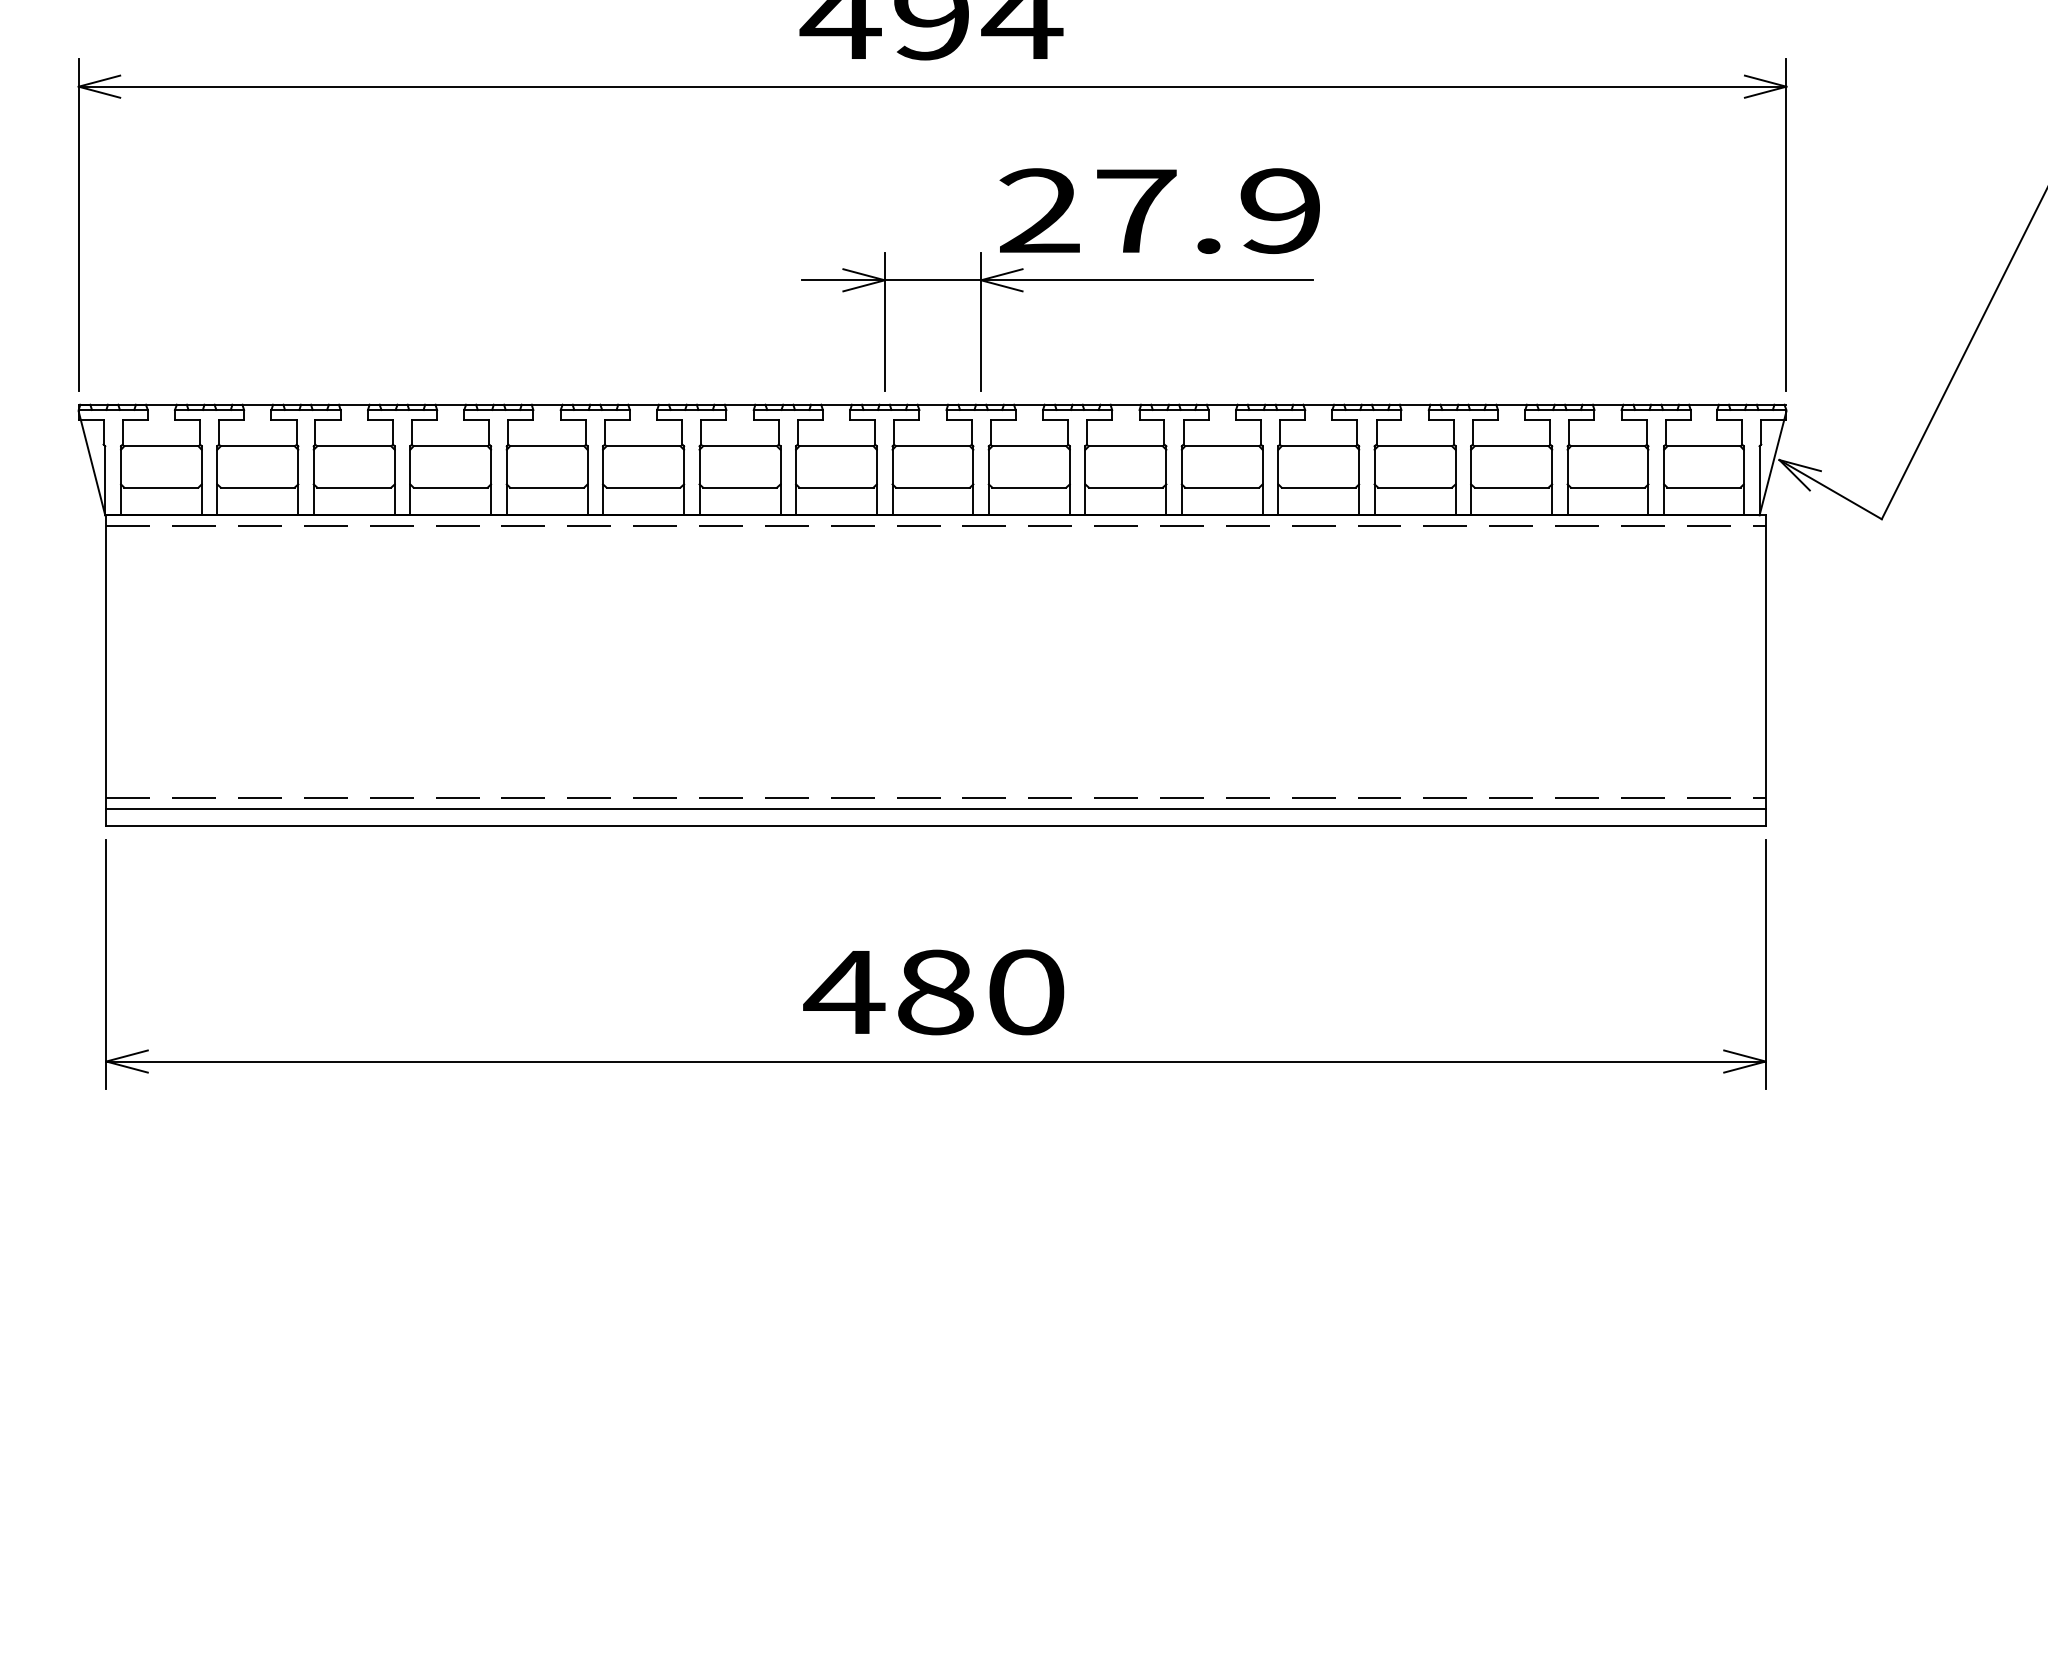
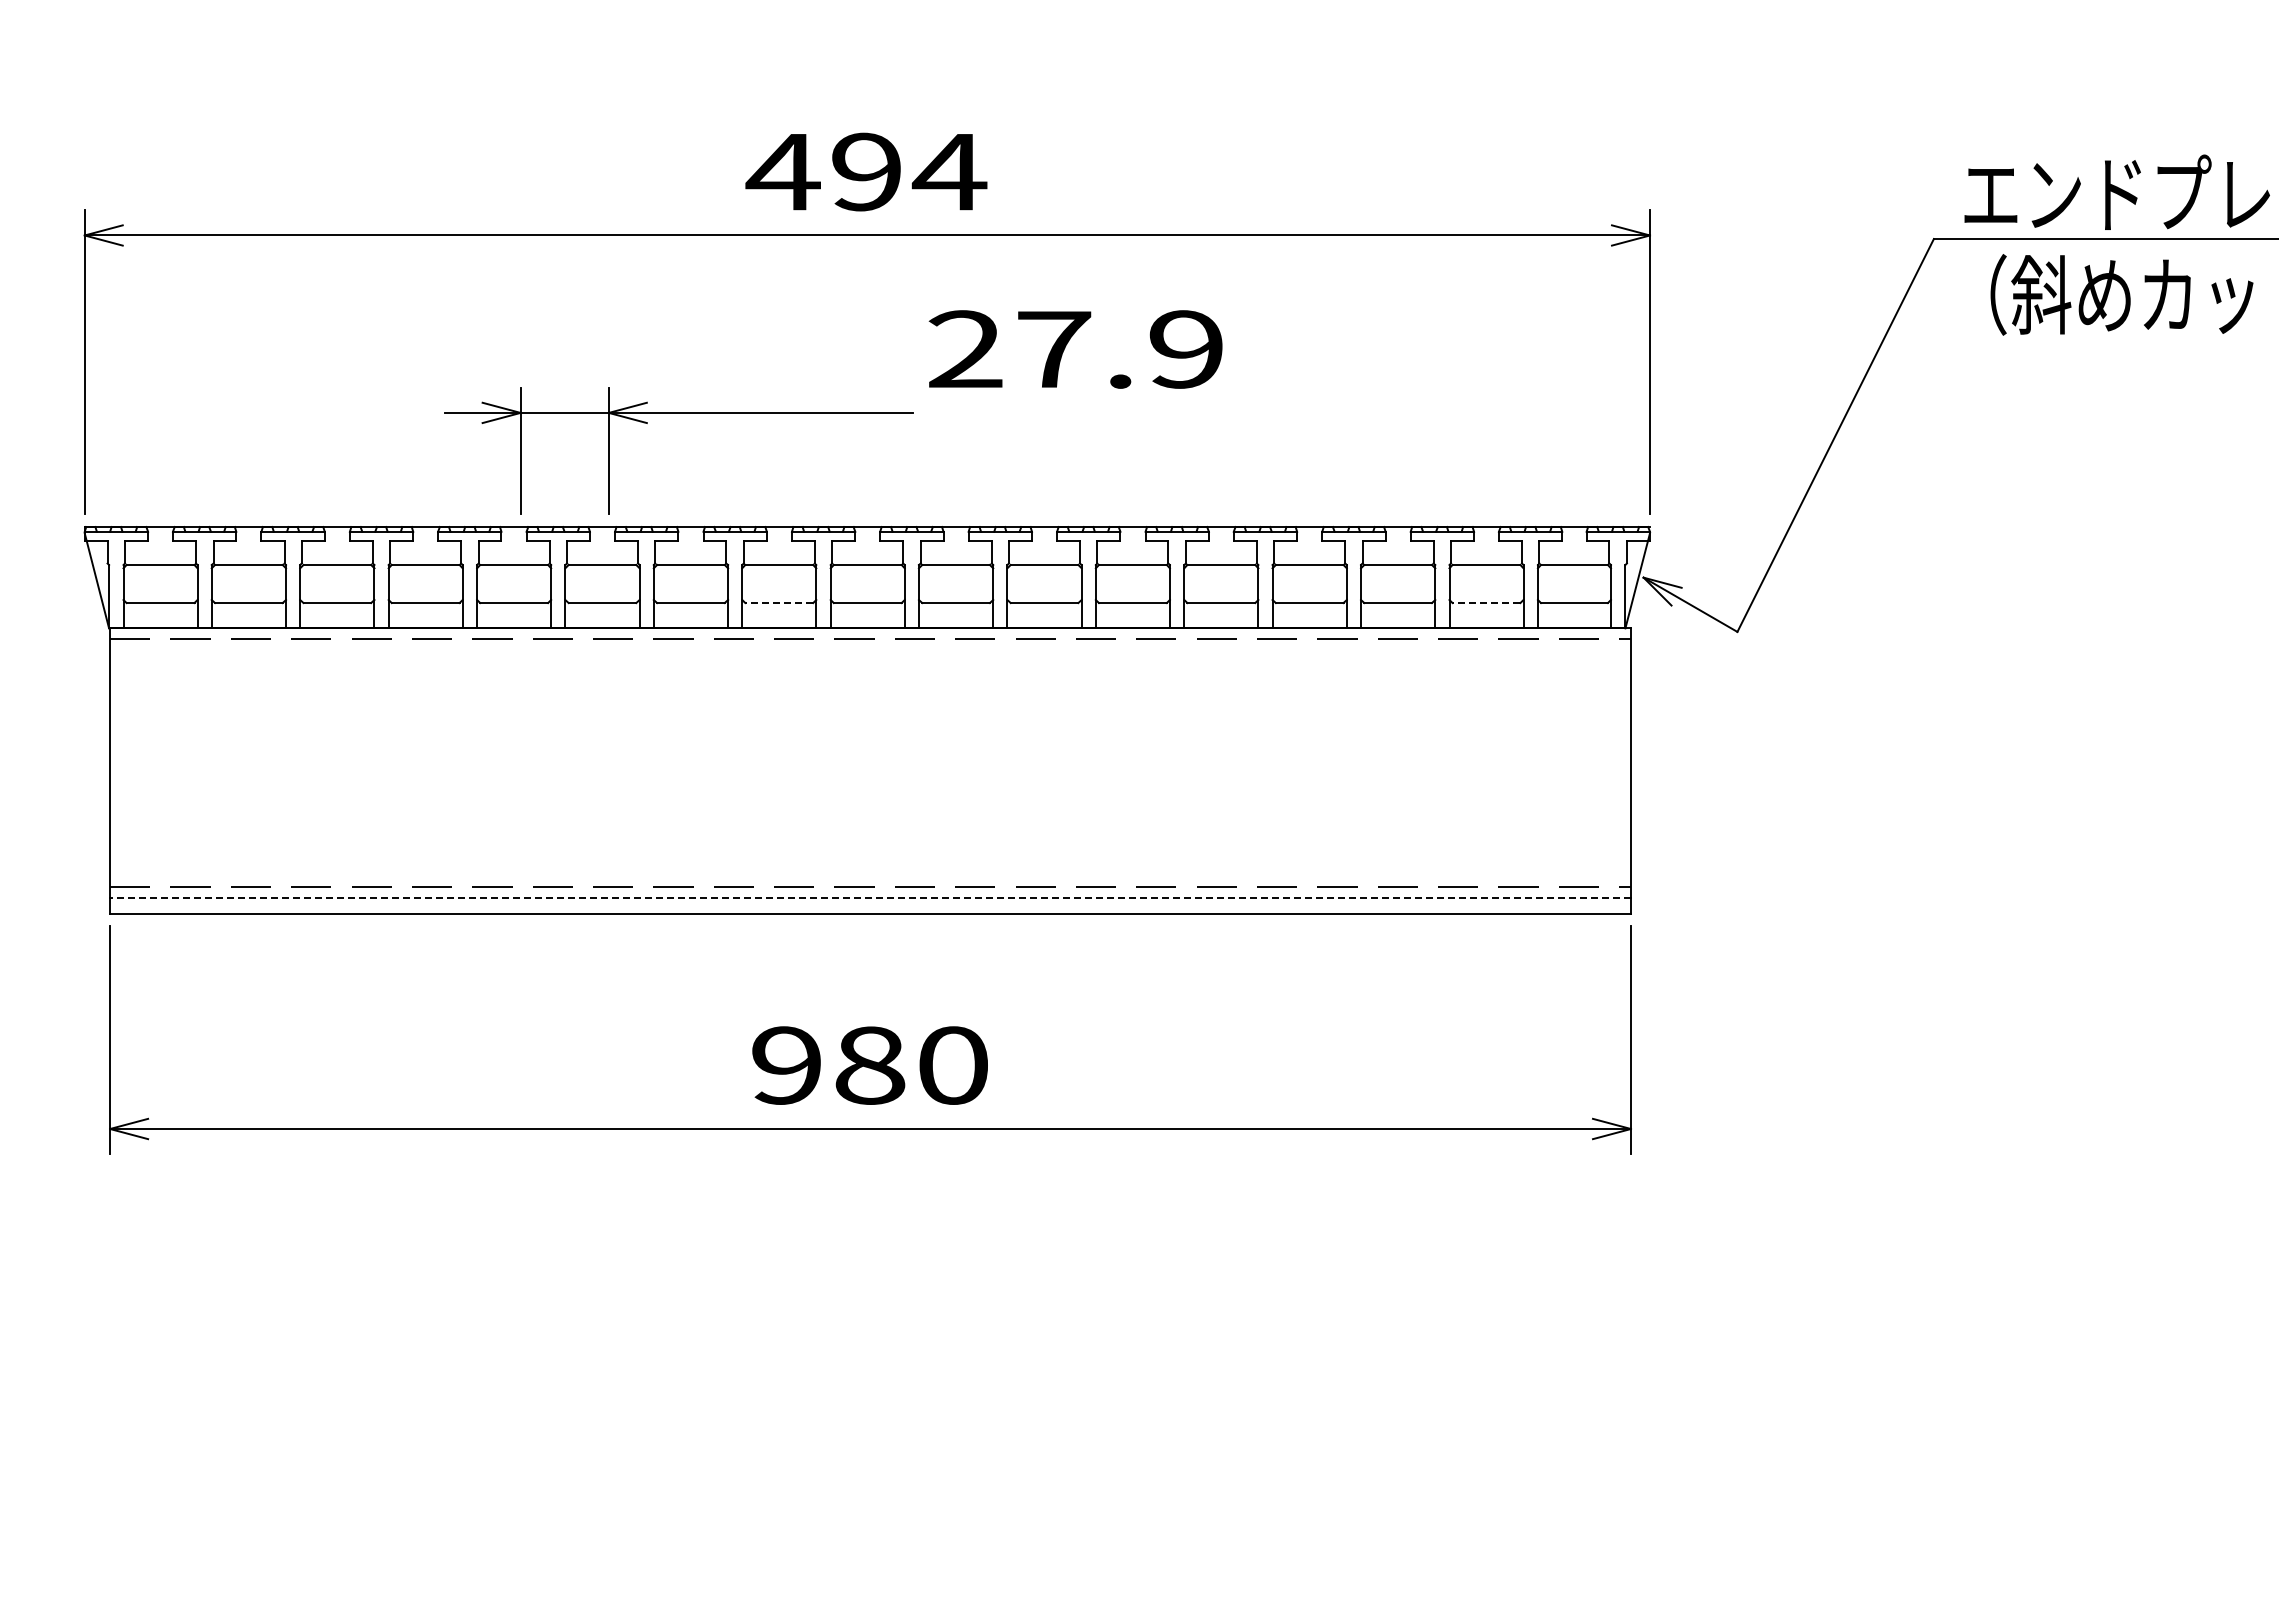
part: (1057, 280) -> (678, 413), moved
line: (836, 488) -> (779, 603), solid -> dashed
line: (1608, 488) -> (1486, 603), solid -> dashed
line: (935, 808) -> (870, 897), solid -> dashed
text: (844, 992) -> (786, 1065), 480 -> 980

